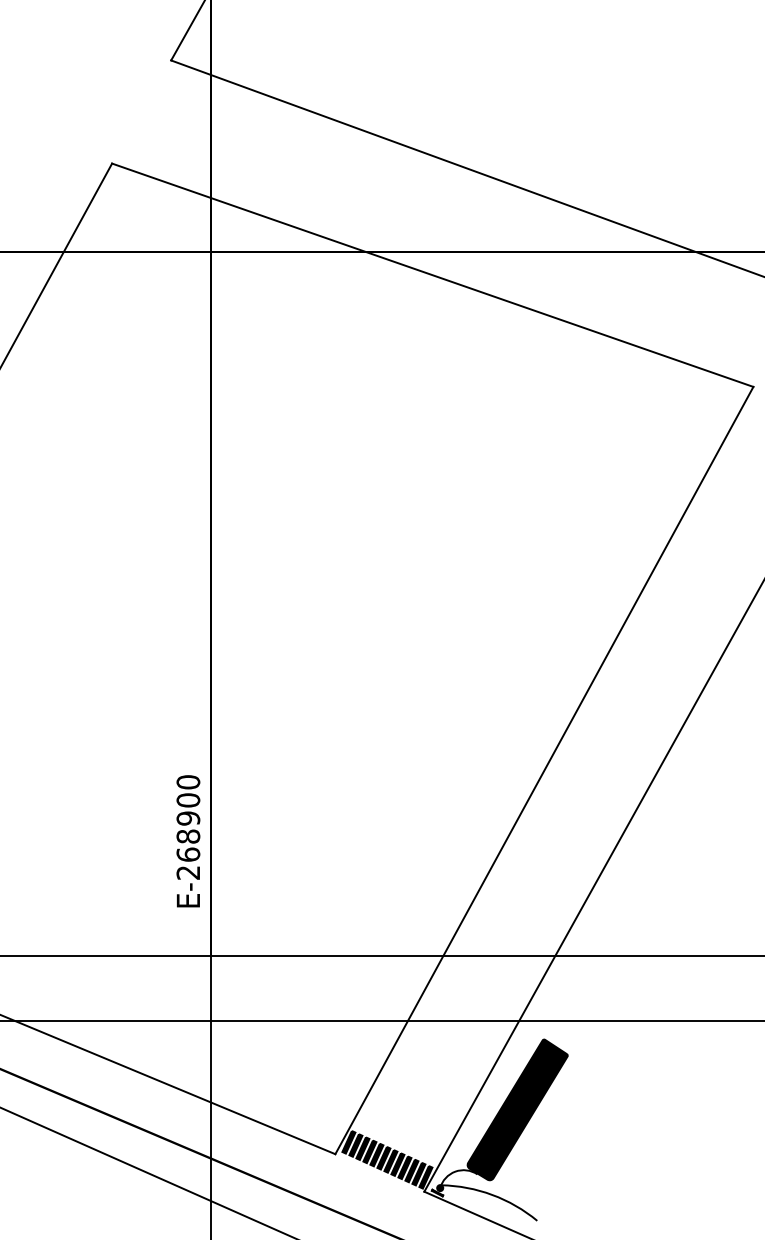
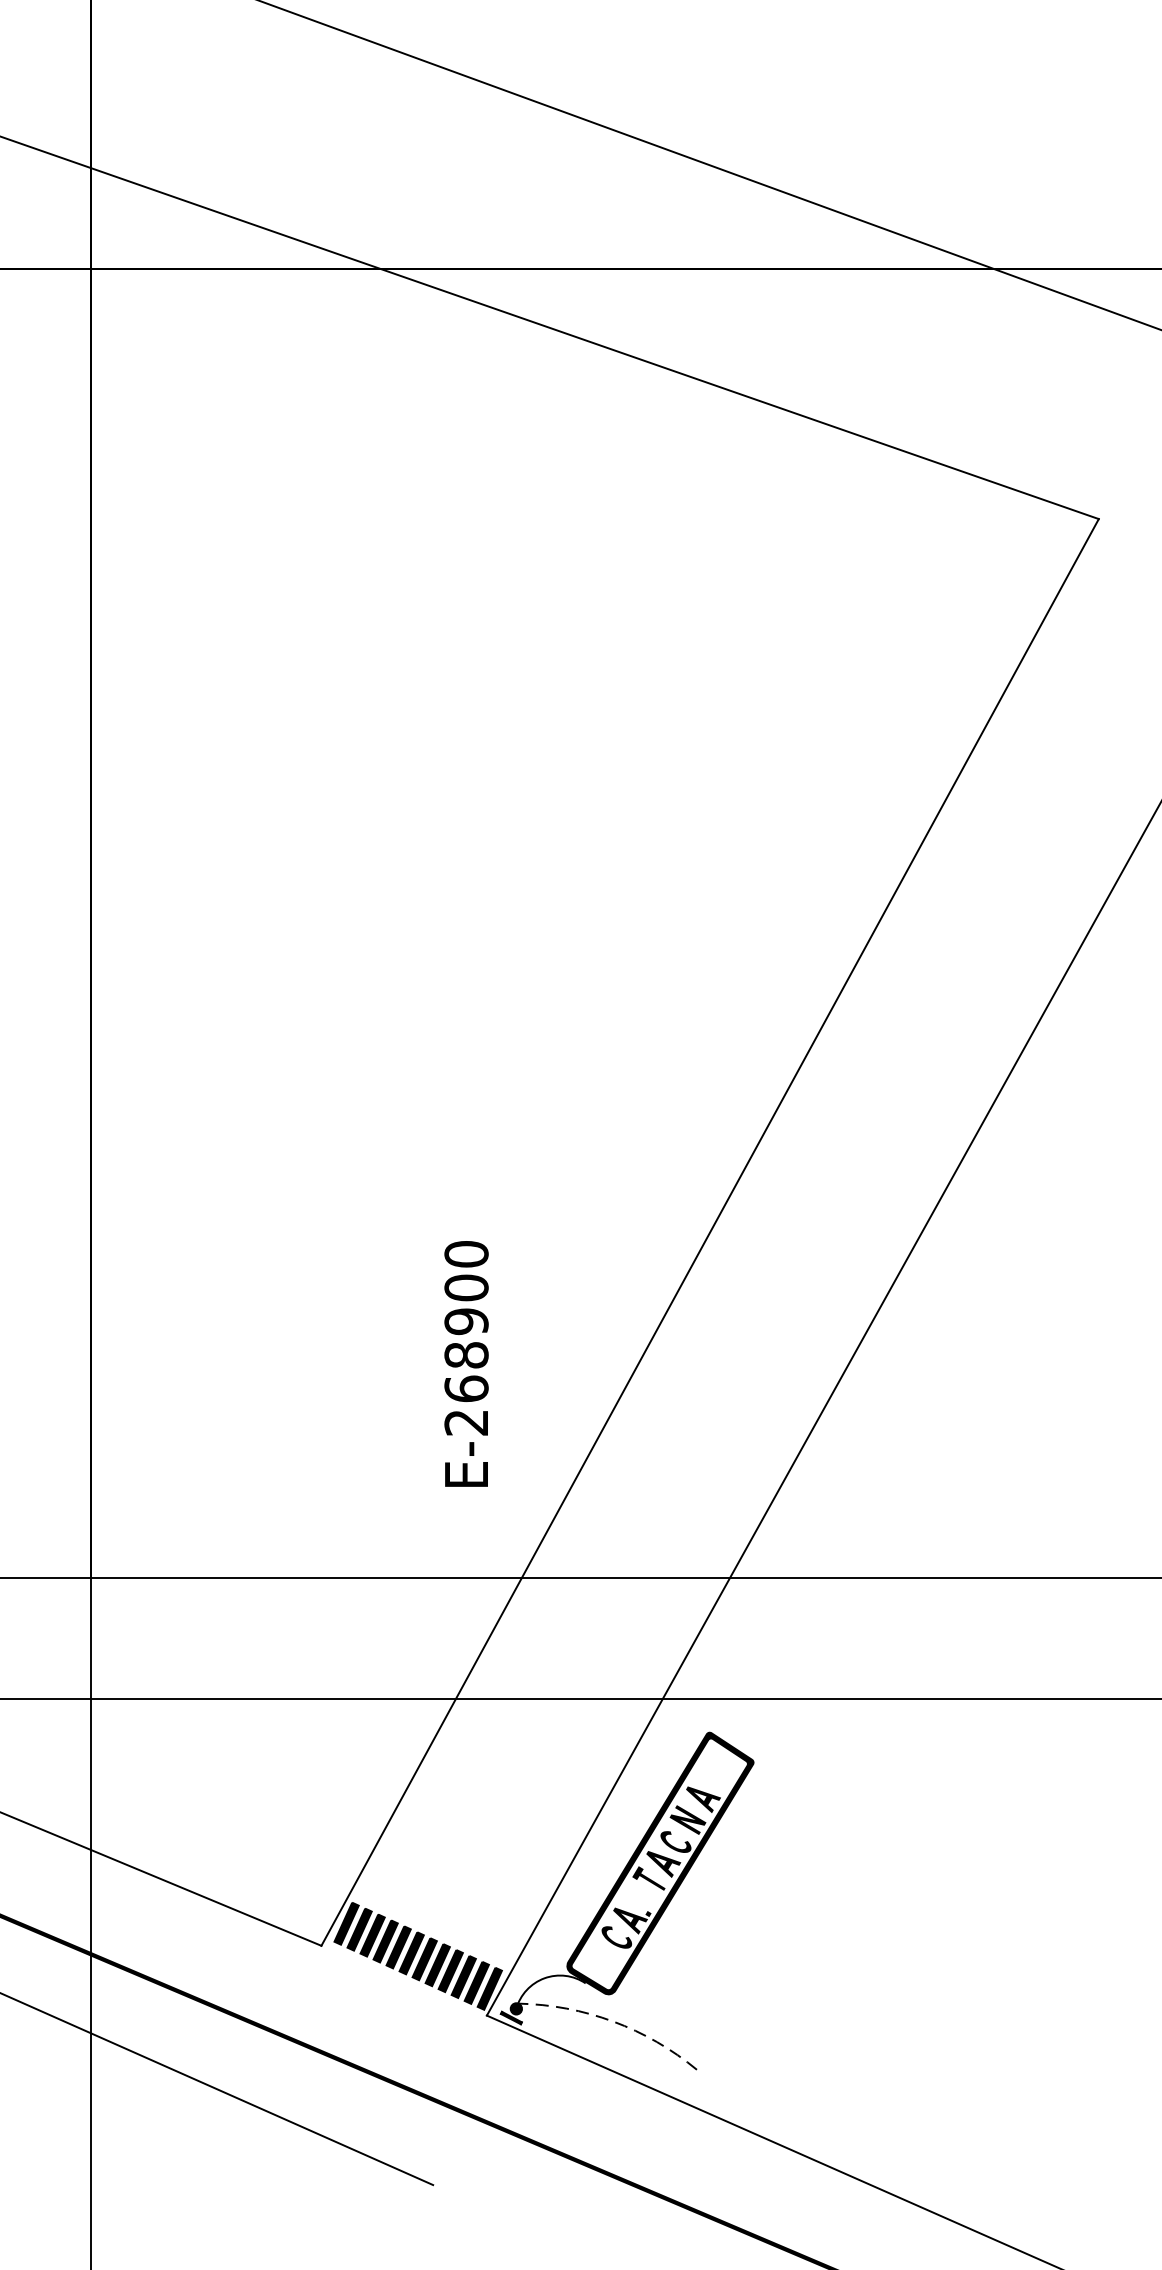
text: (188, 841) -> (466, 1364), moved
fill: (516, 1110) -> (658, 1864), removed
arc: (492, 1194) -> (613, 2020), solid -> dashed

